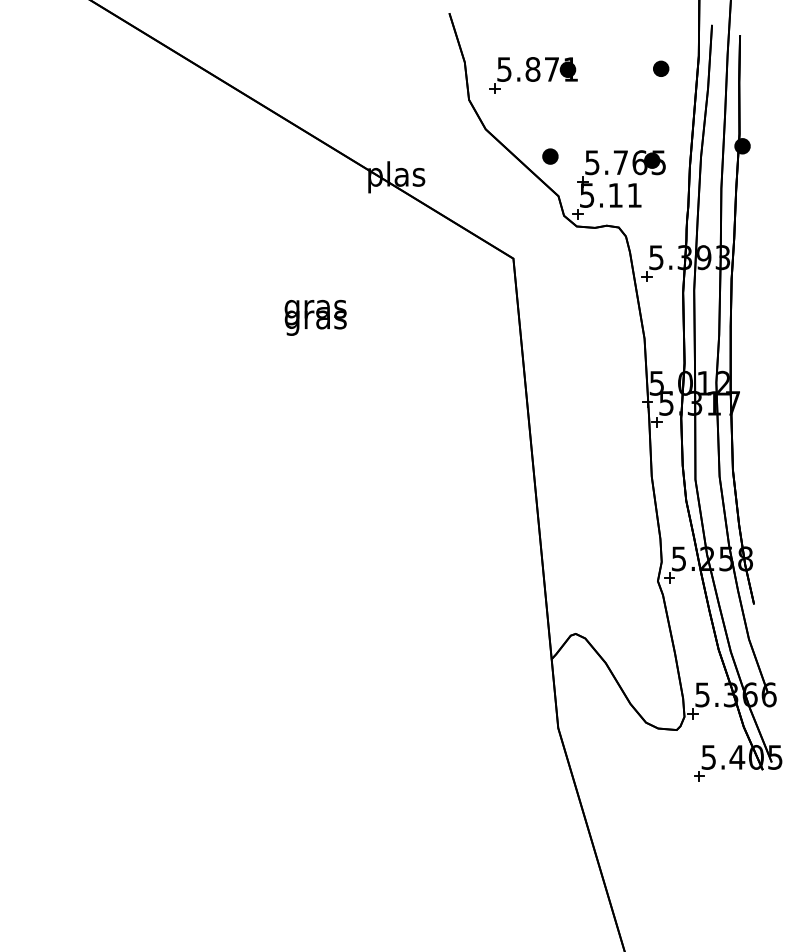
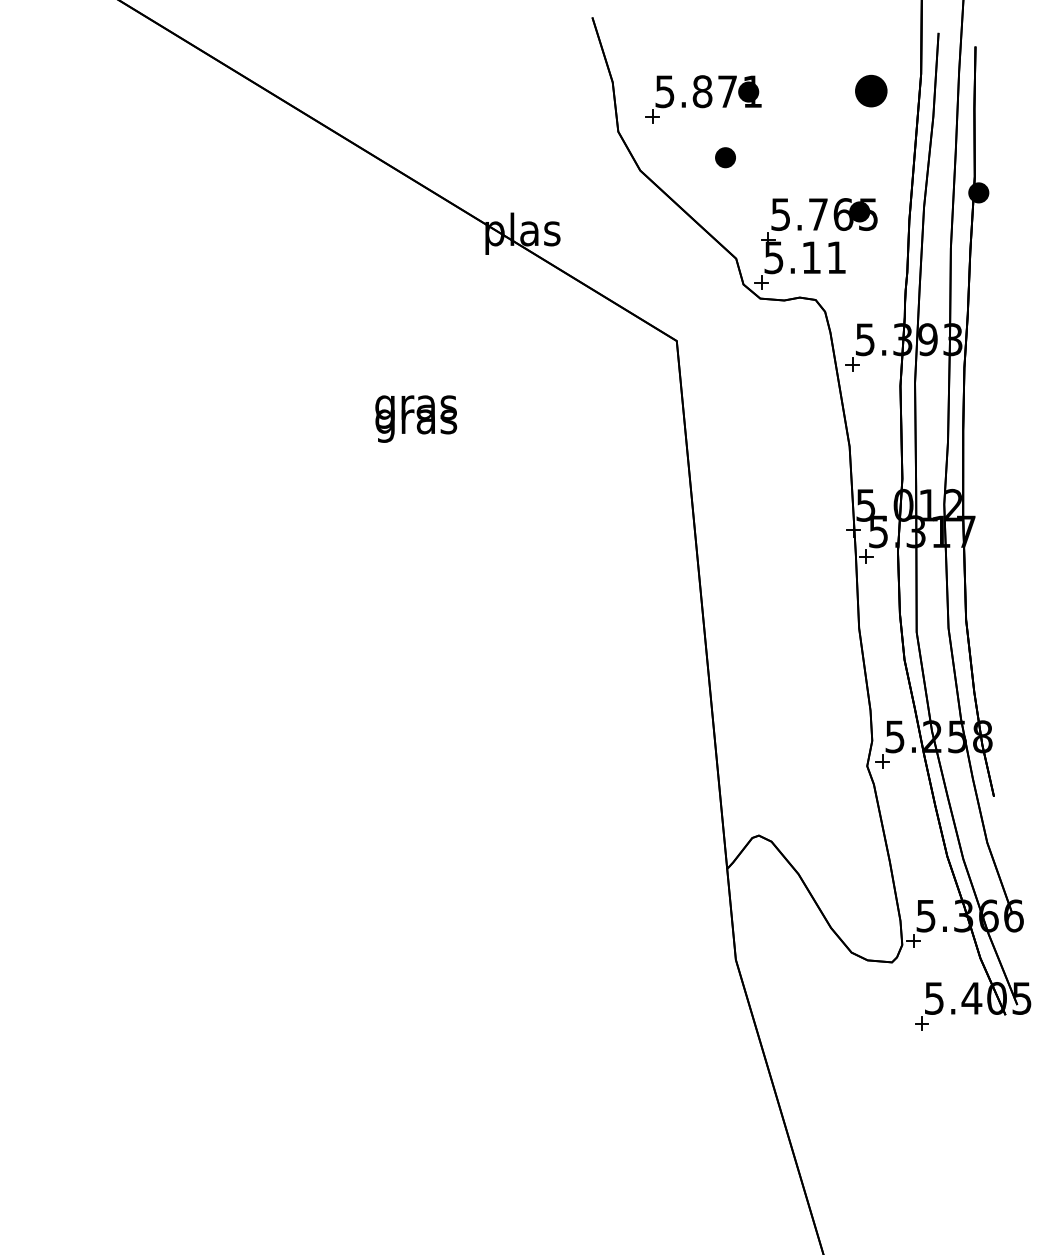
part: (661, 68) -> (871, 90), size x1.6
part: (550, 156) -> (725, 157), moved

